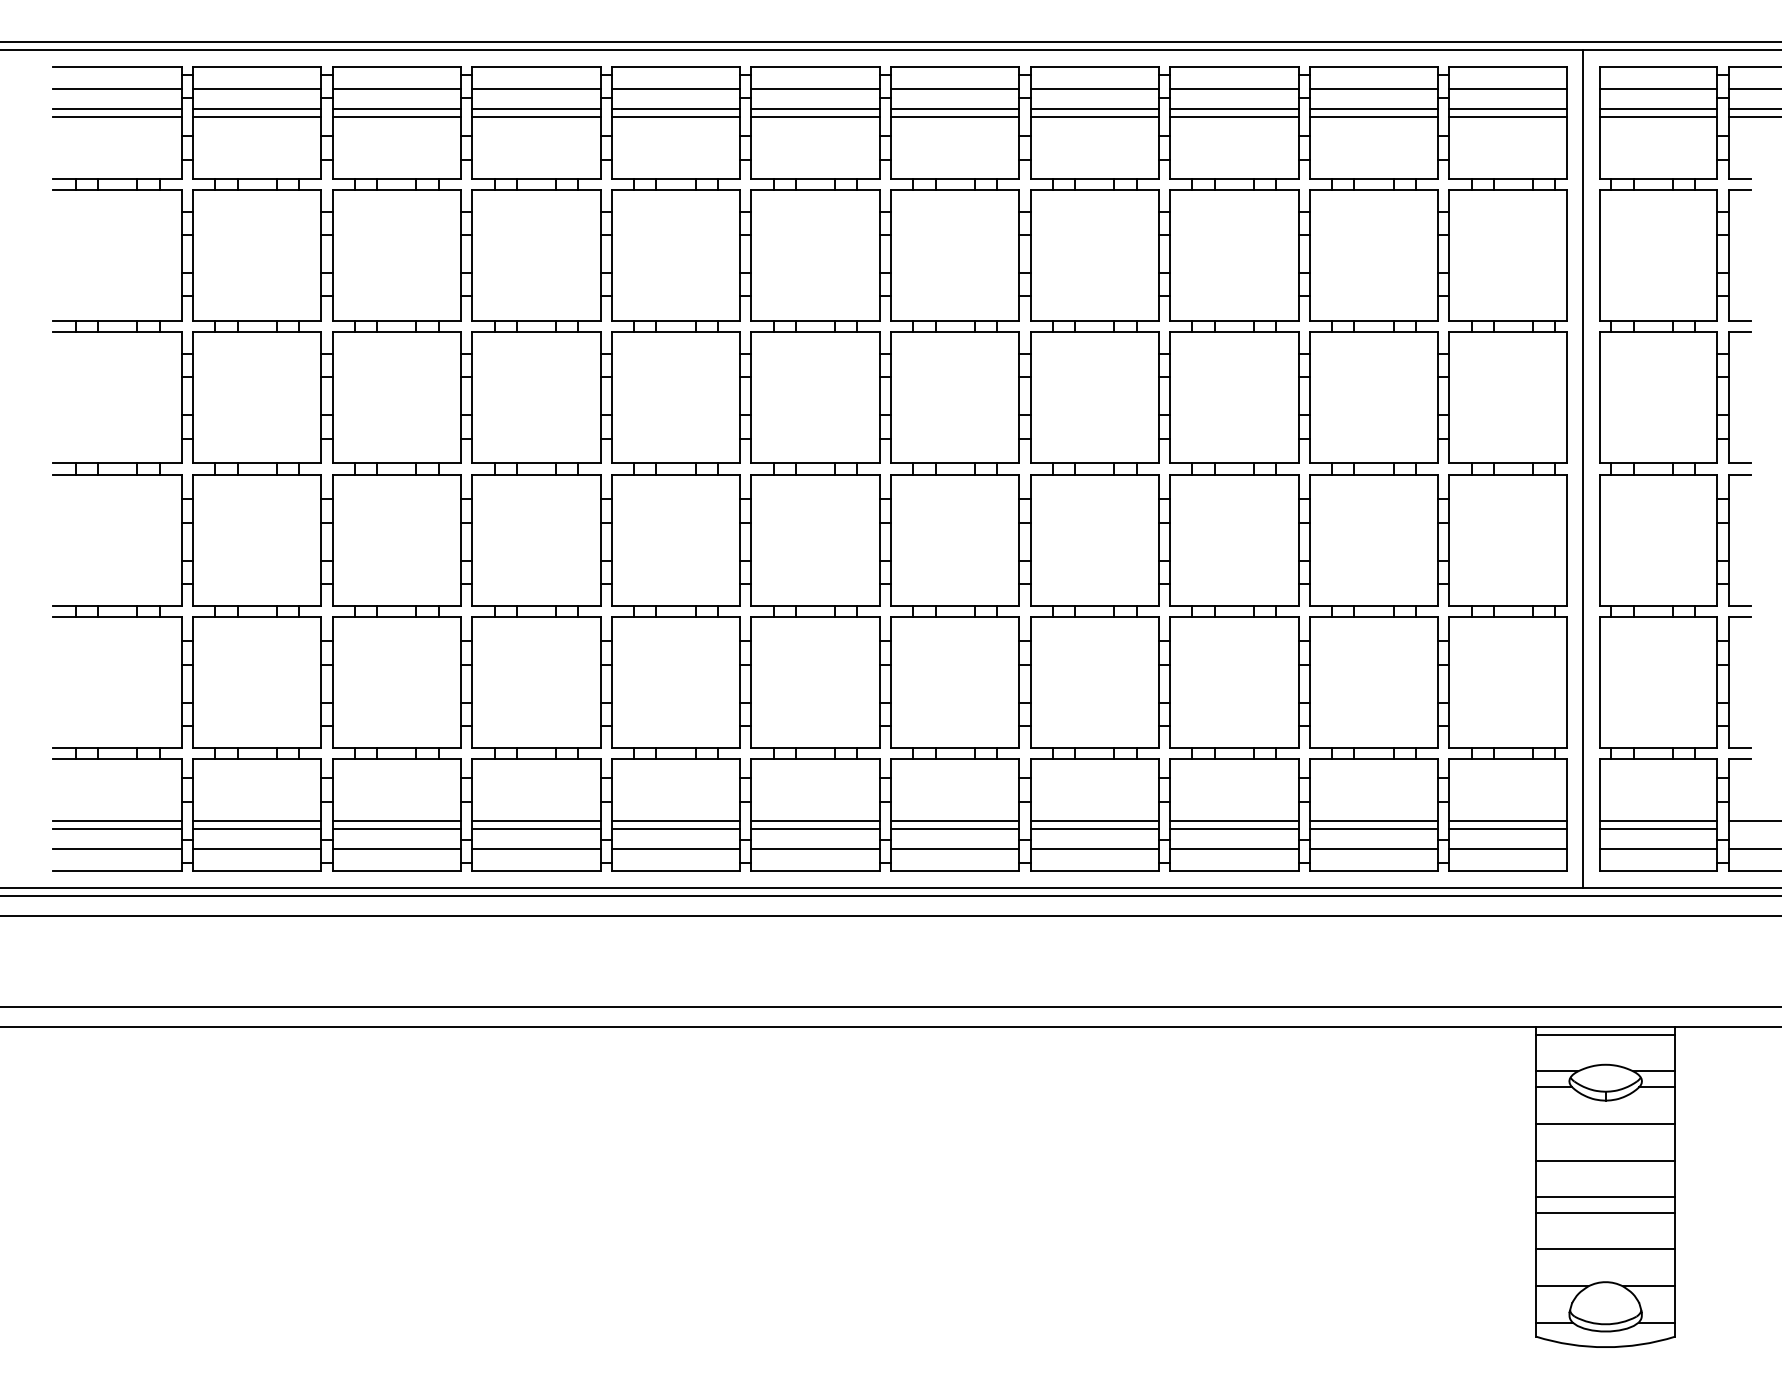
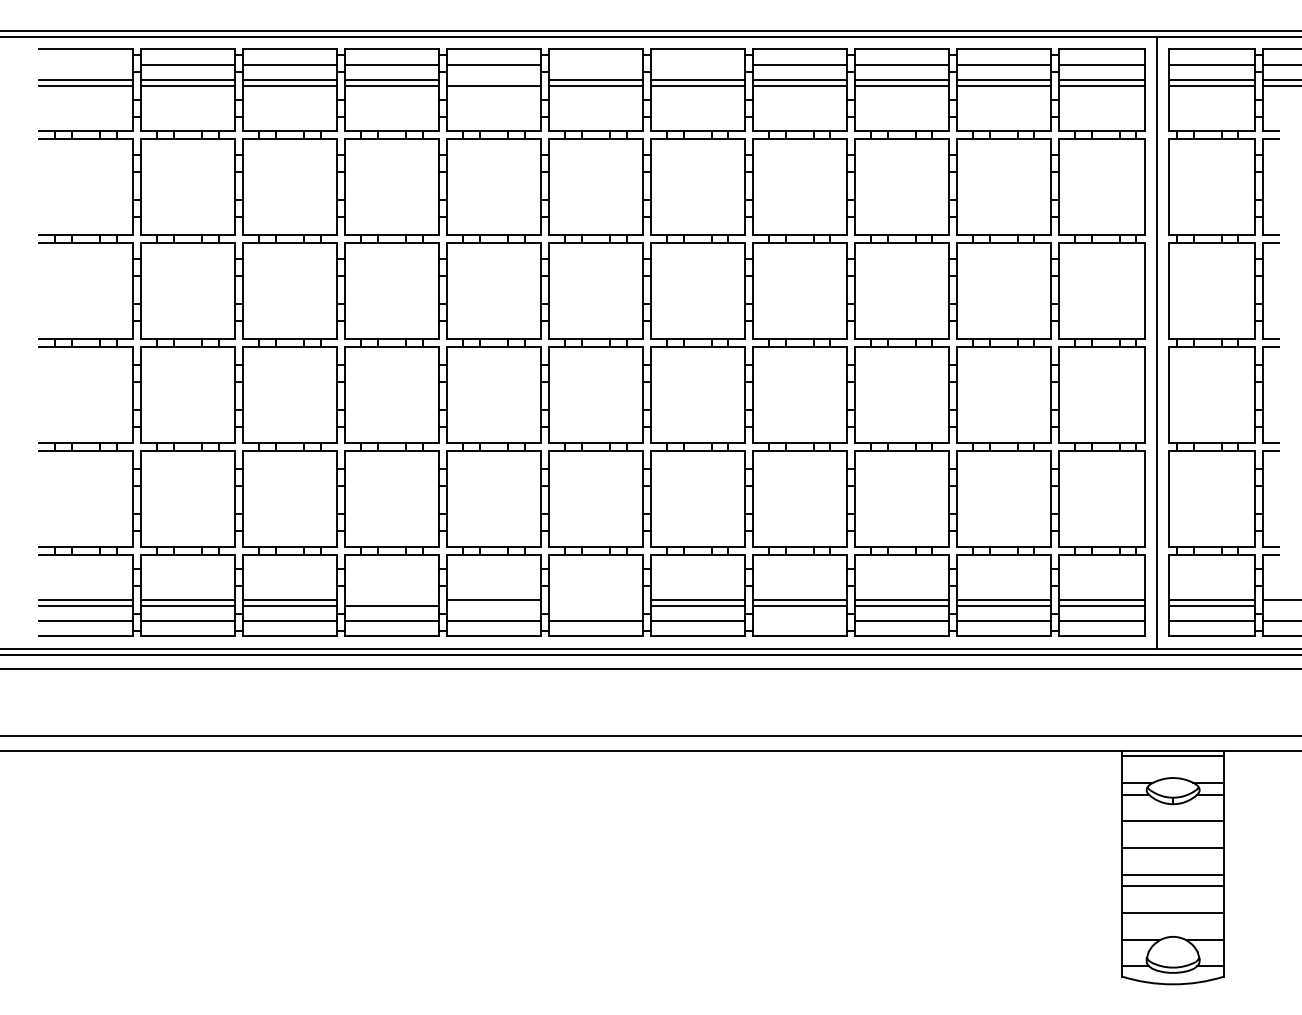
line: (117, 88) -> (85, 64), removed
line: (815, 88) -> (595, 64), removed
line: (954, 88) -> (697, 64), removed
line: (675, 108) -> (493, 79), removed
line: (536, 820) -> (392, 599), removed
line: (815, 820) -> (595, 599), removed
line: (675, 829) -> (493, 606), removed
line: (815, 829) -> (595, 606), removed
line: (1094, 849) -> (799, 620), removed

